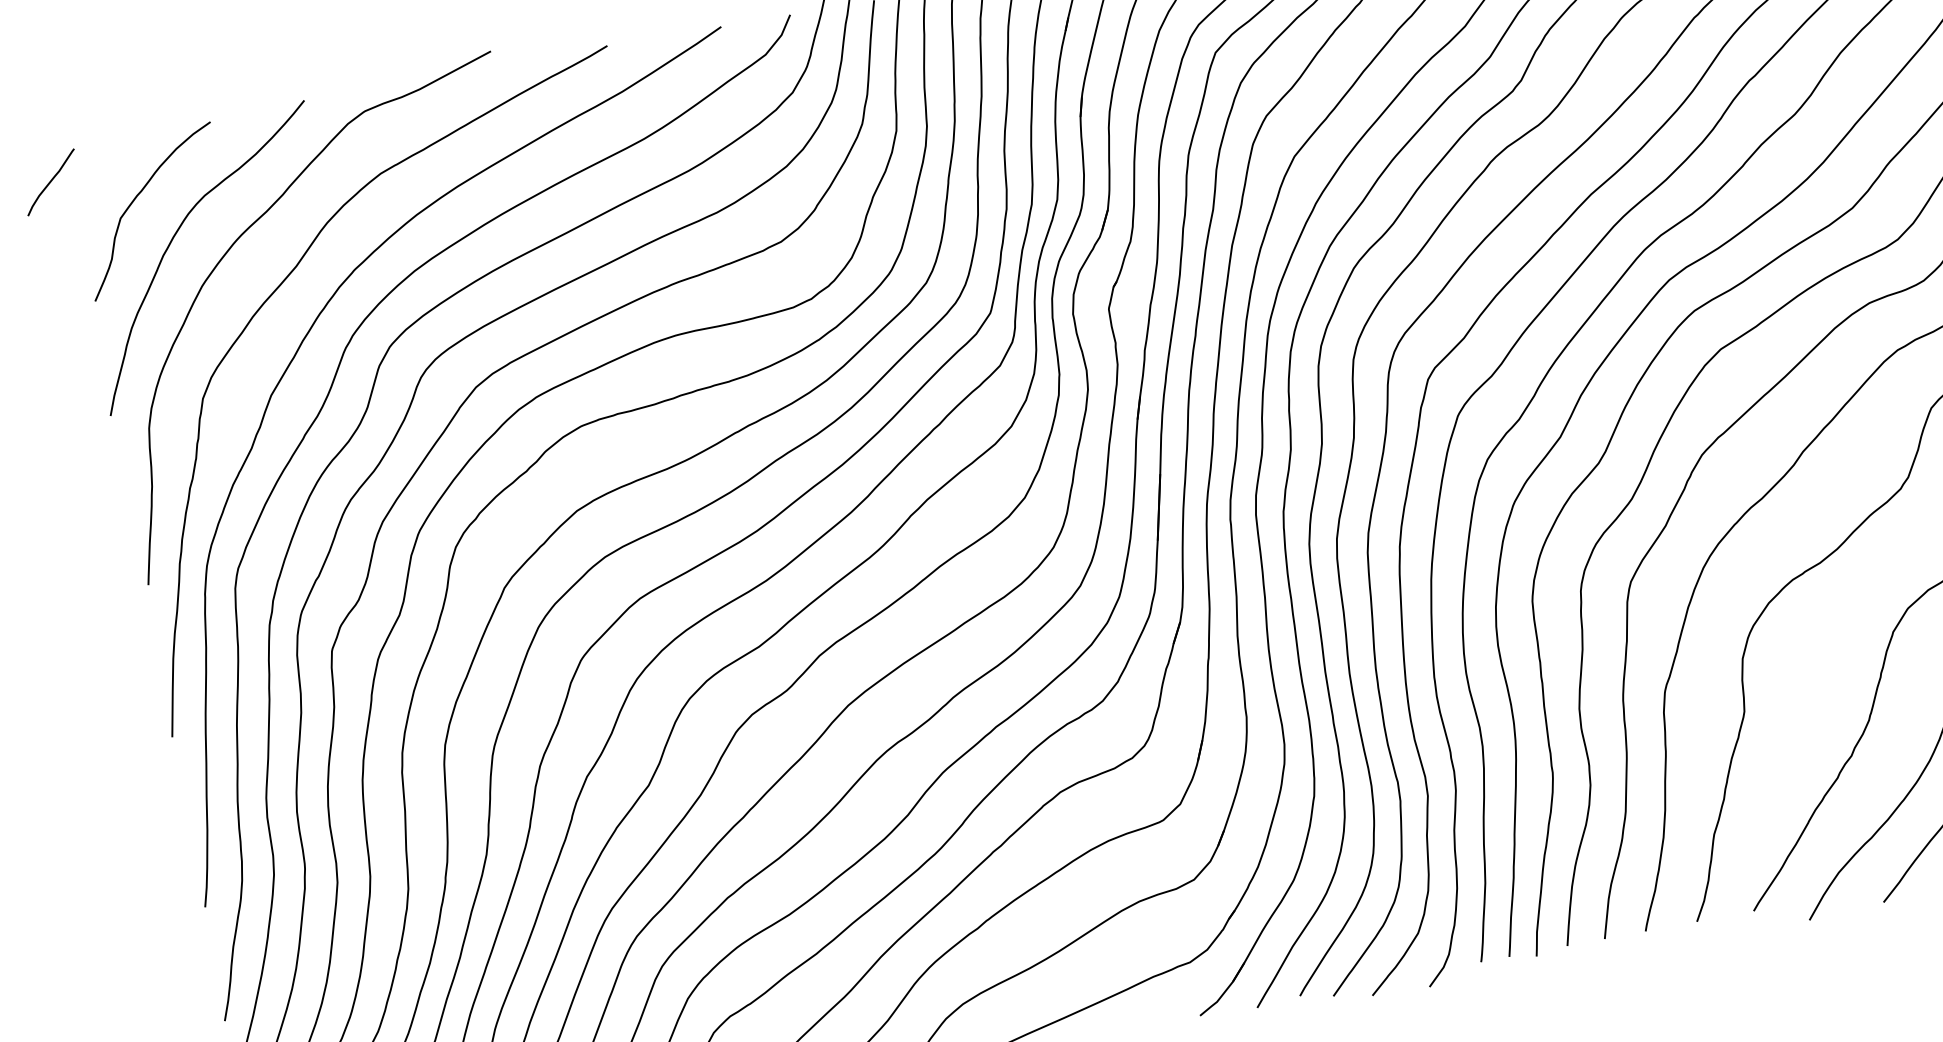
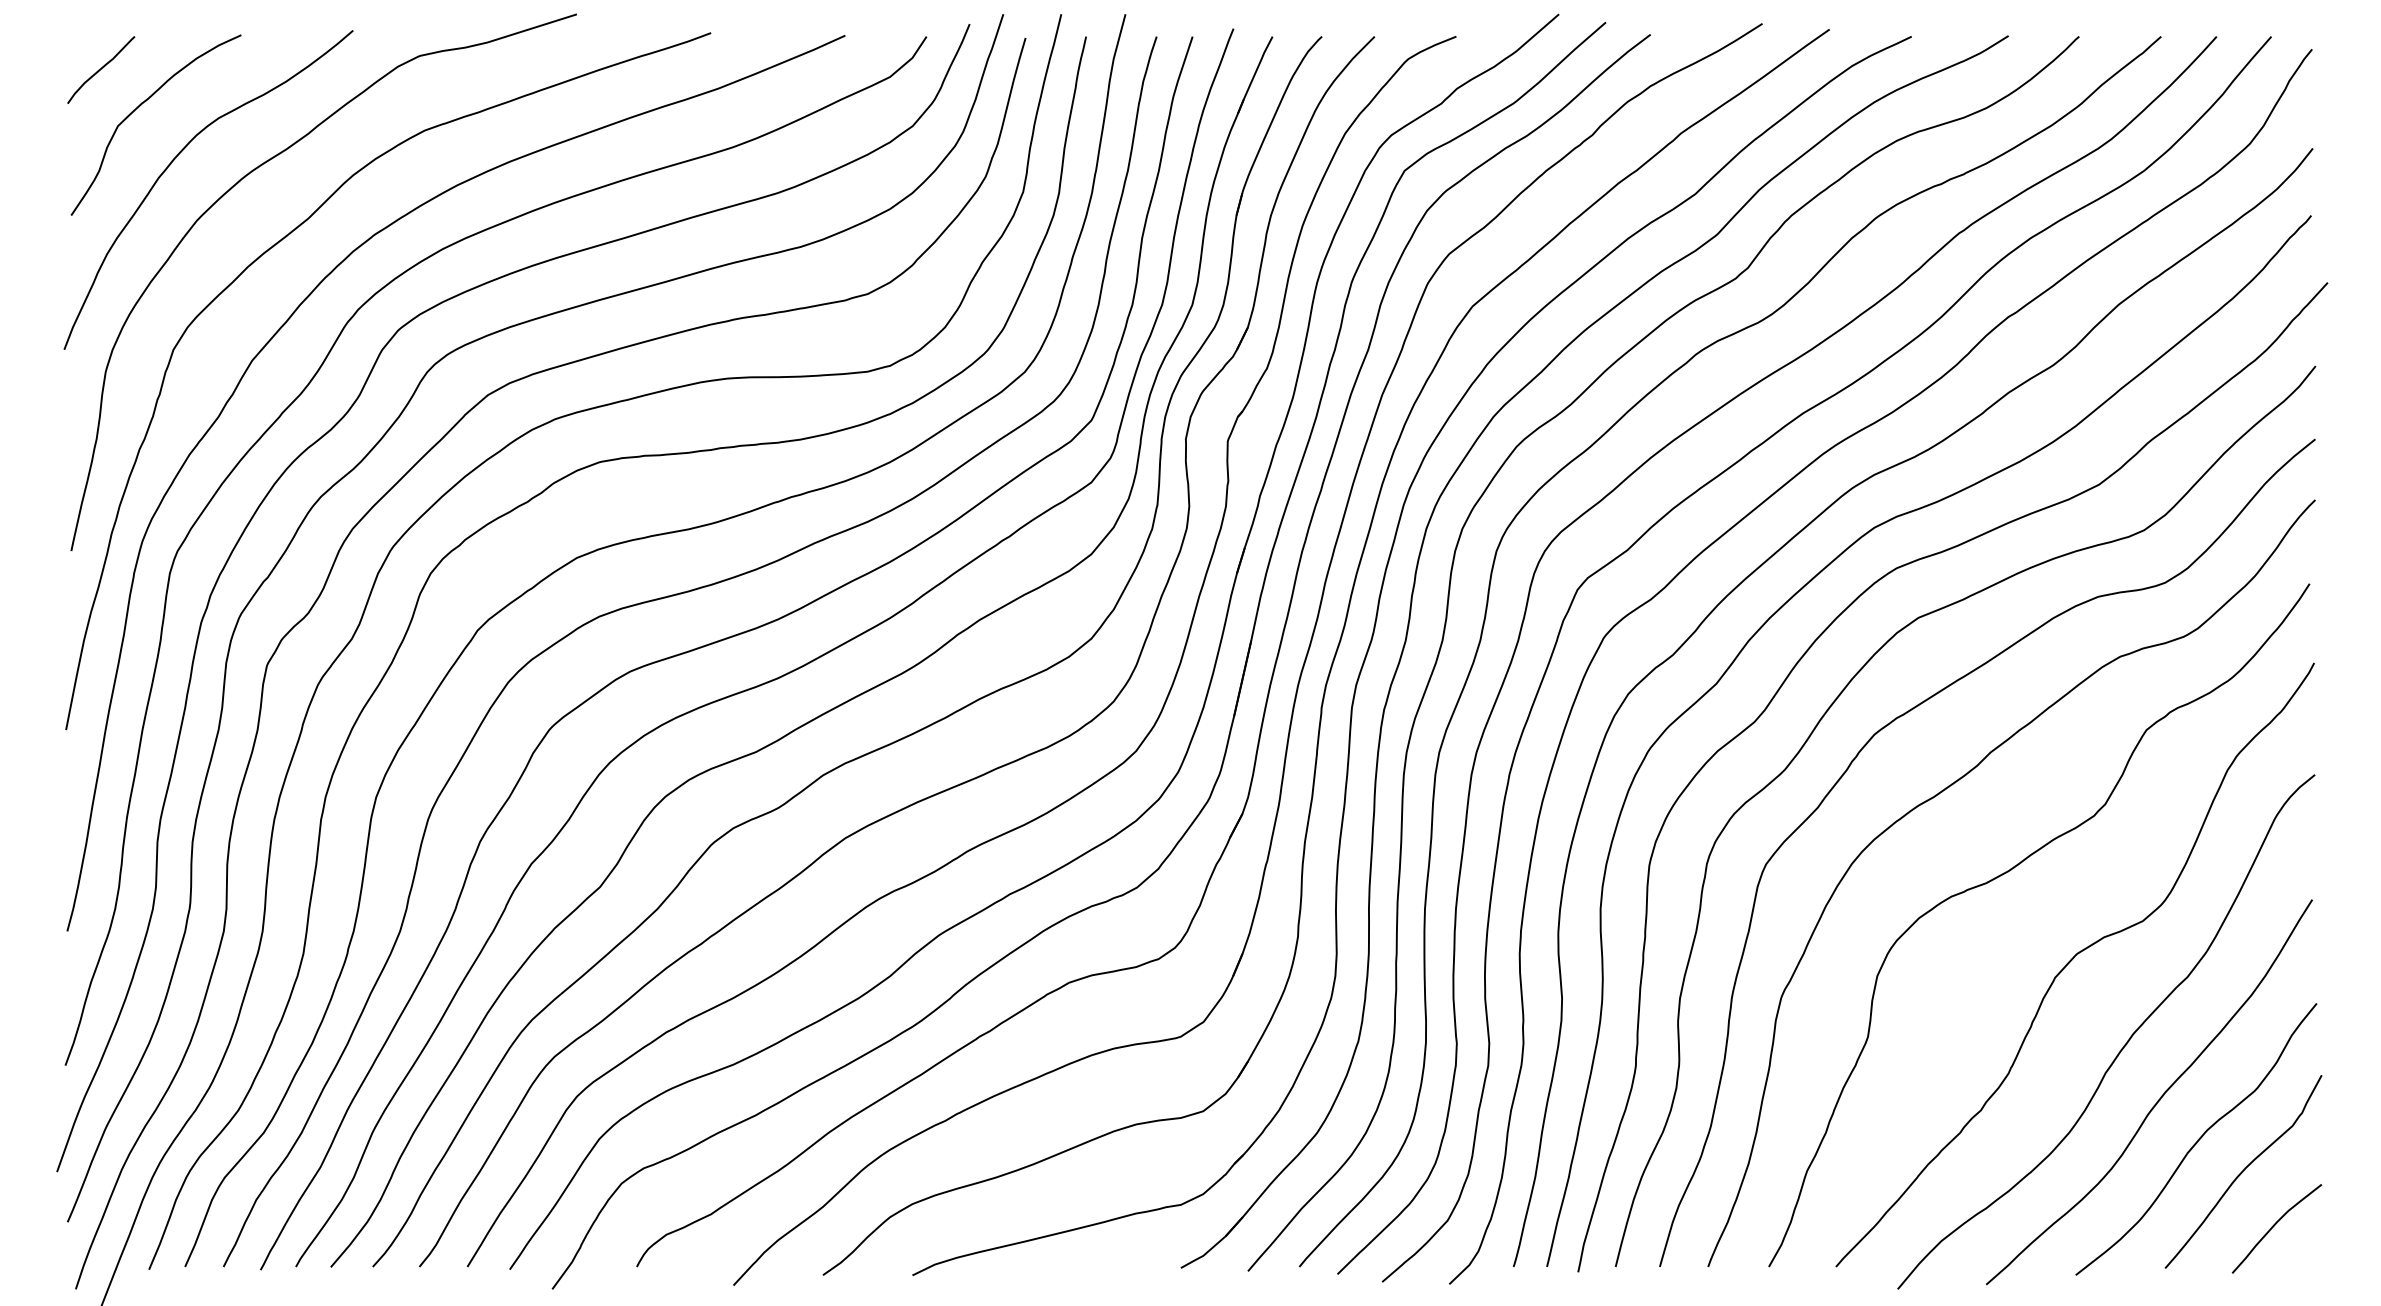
curve: (51, 181) -> (101, 69), moved

